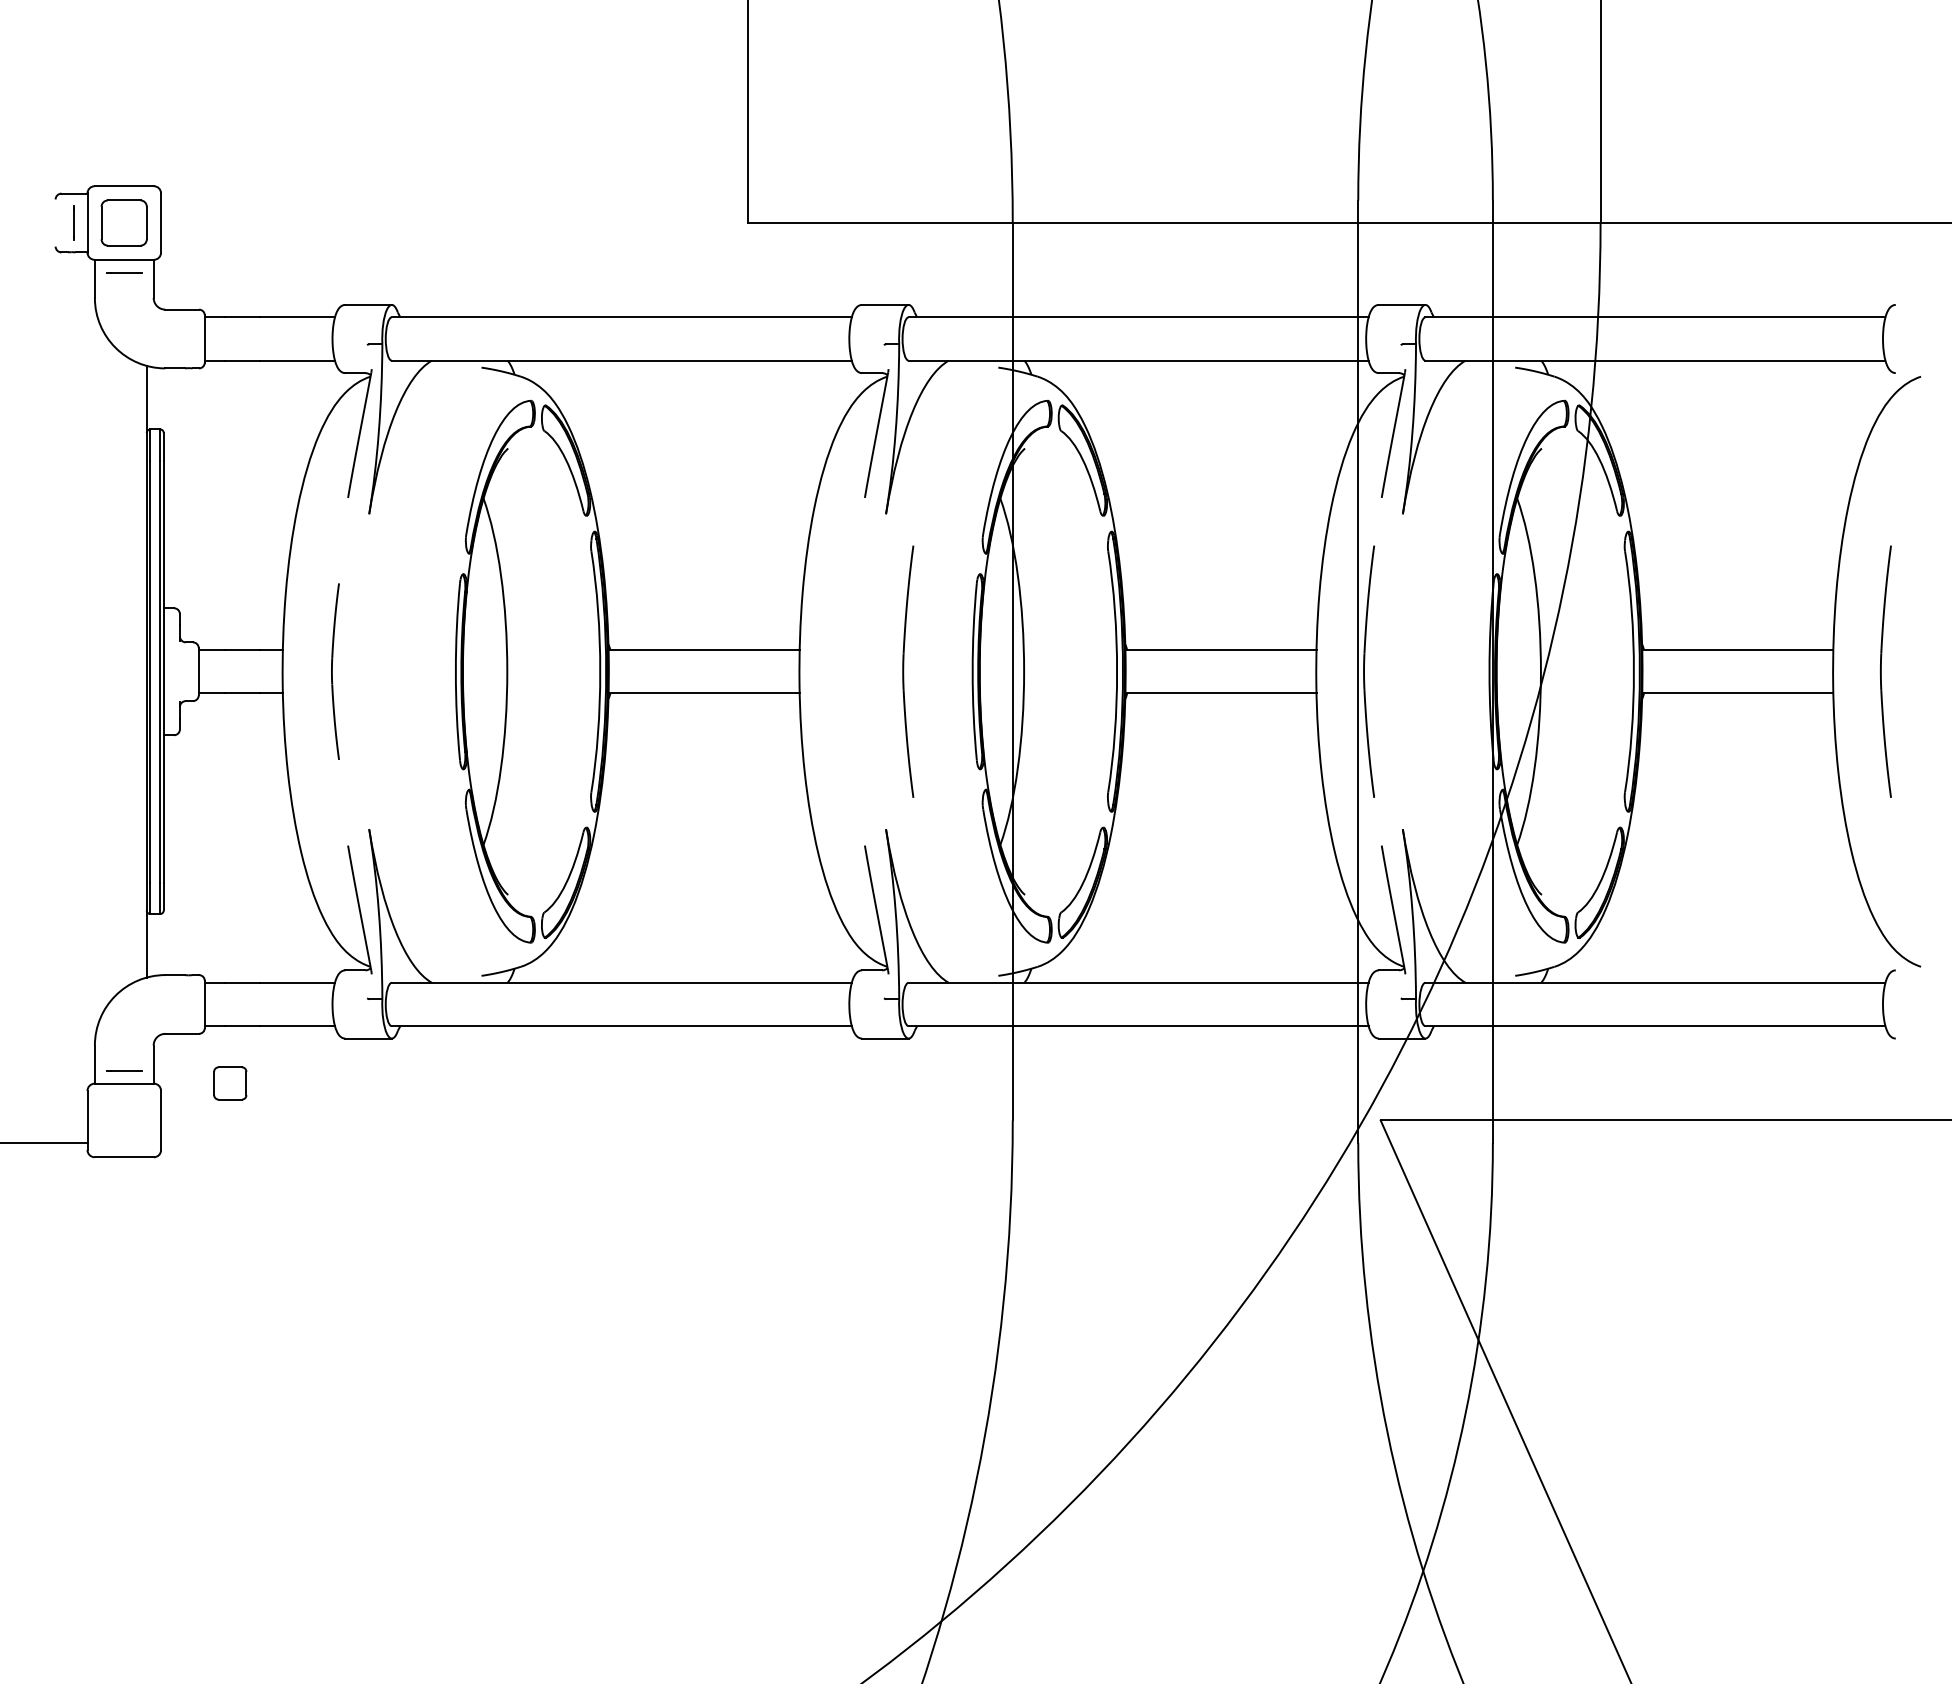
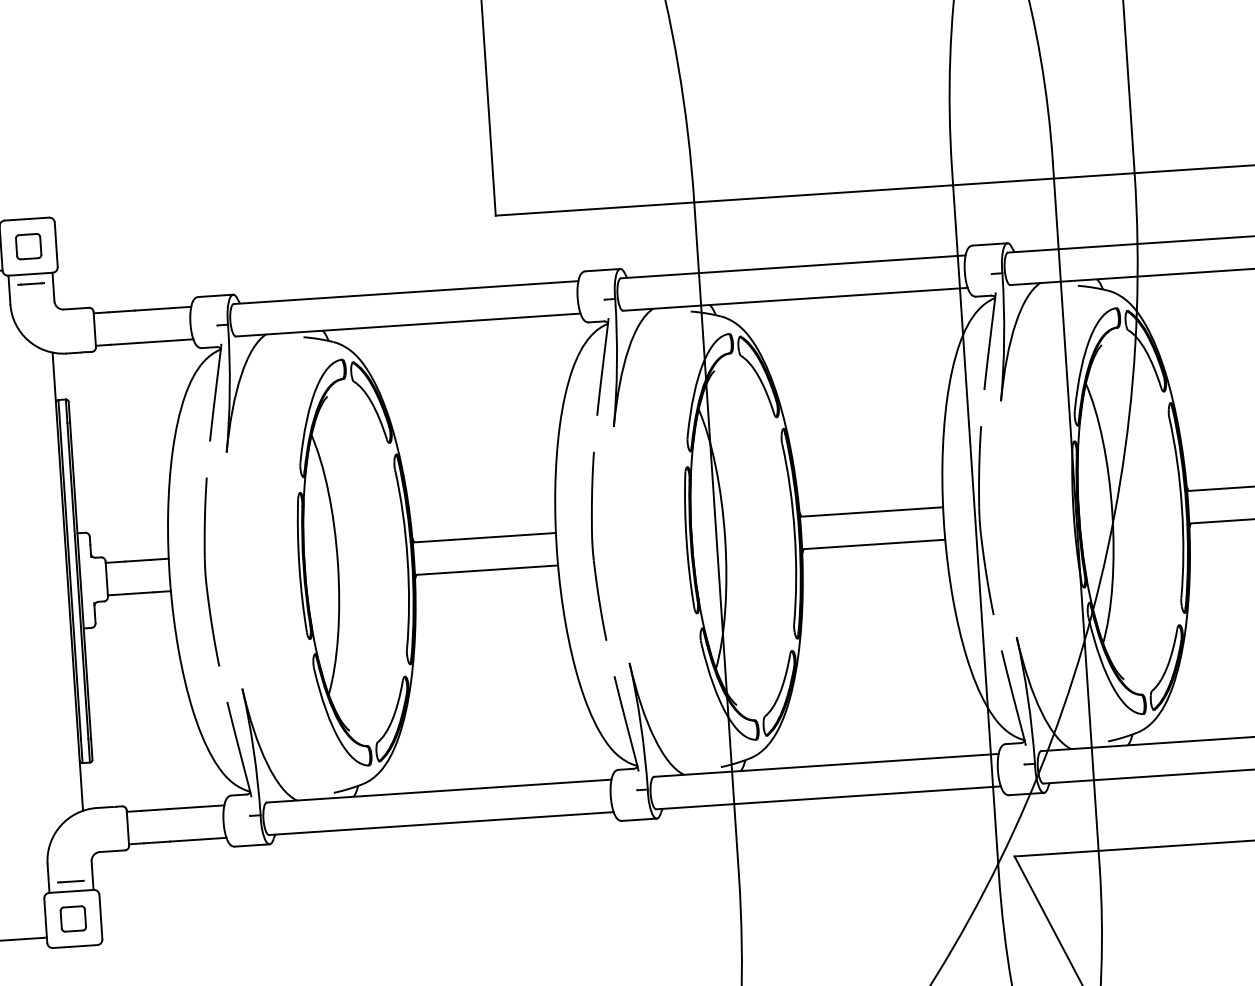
part: (124, 222) -> (28, 246), size x0.71
part: (335, 671) -> (209, 572), size x1.43
part: (908, 671) -> (596, 546), moved
part: (230, 1083) -> (73, 919), moved

